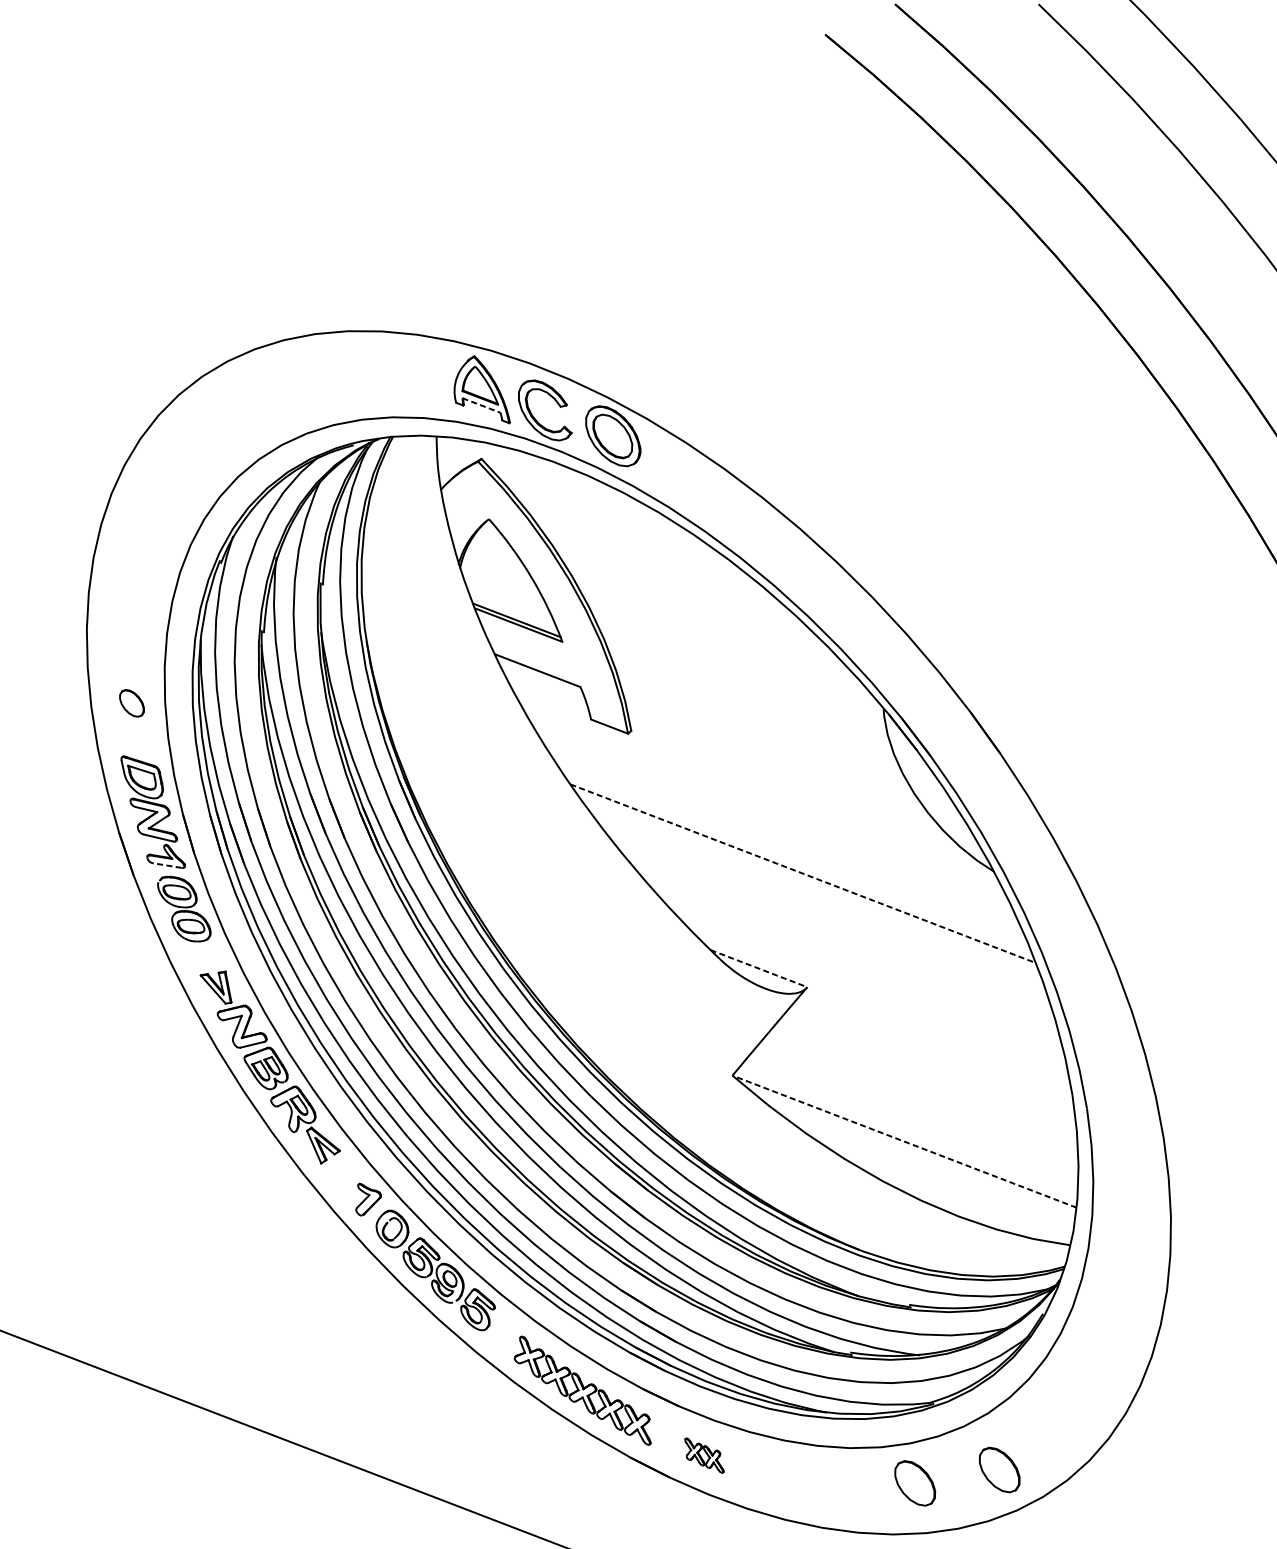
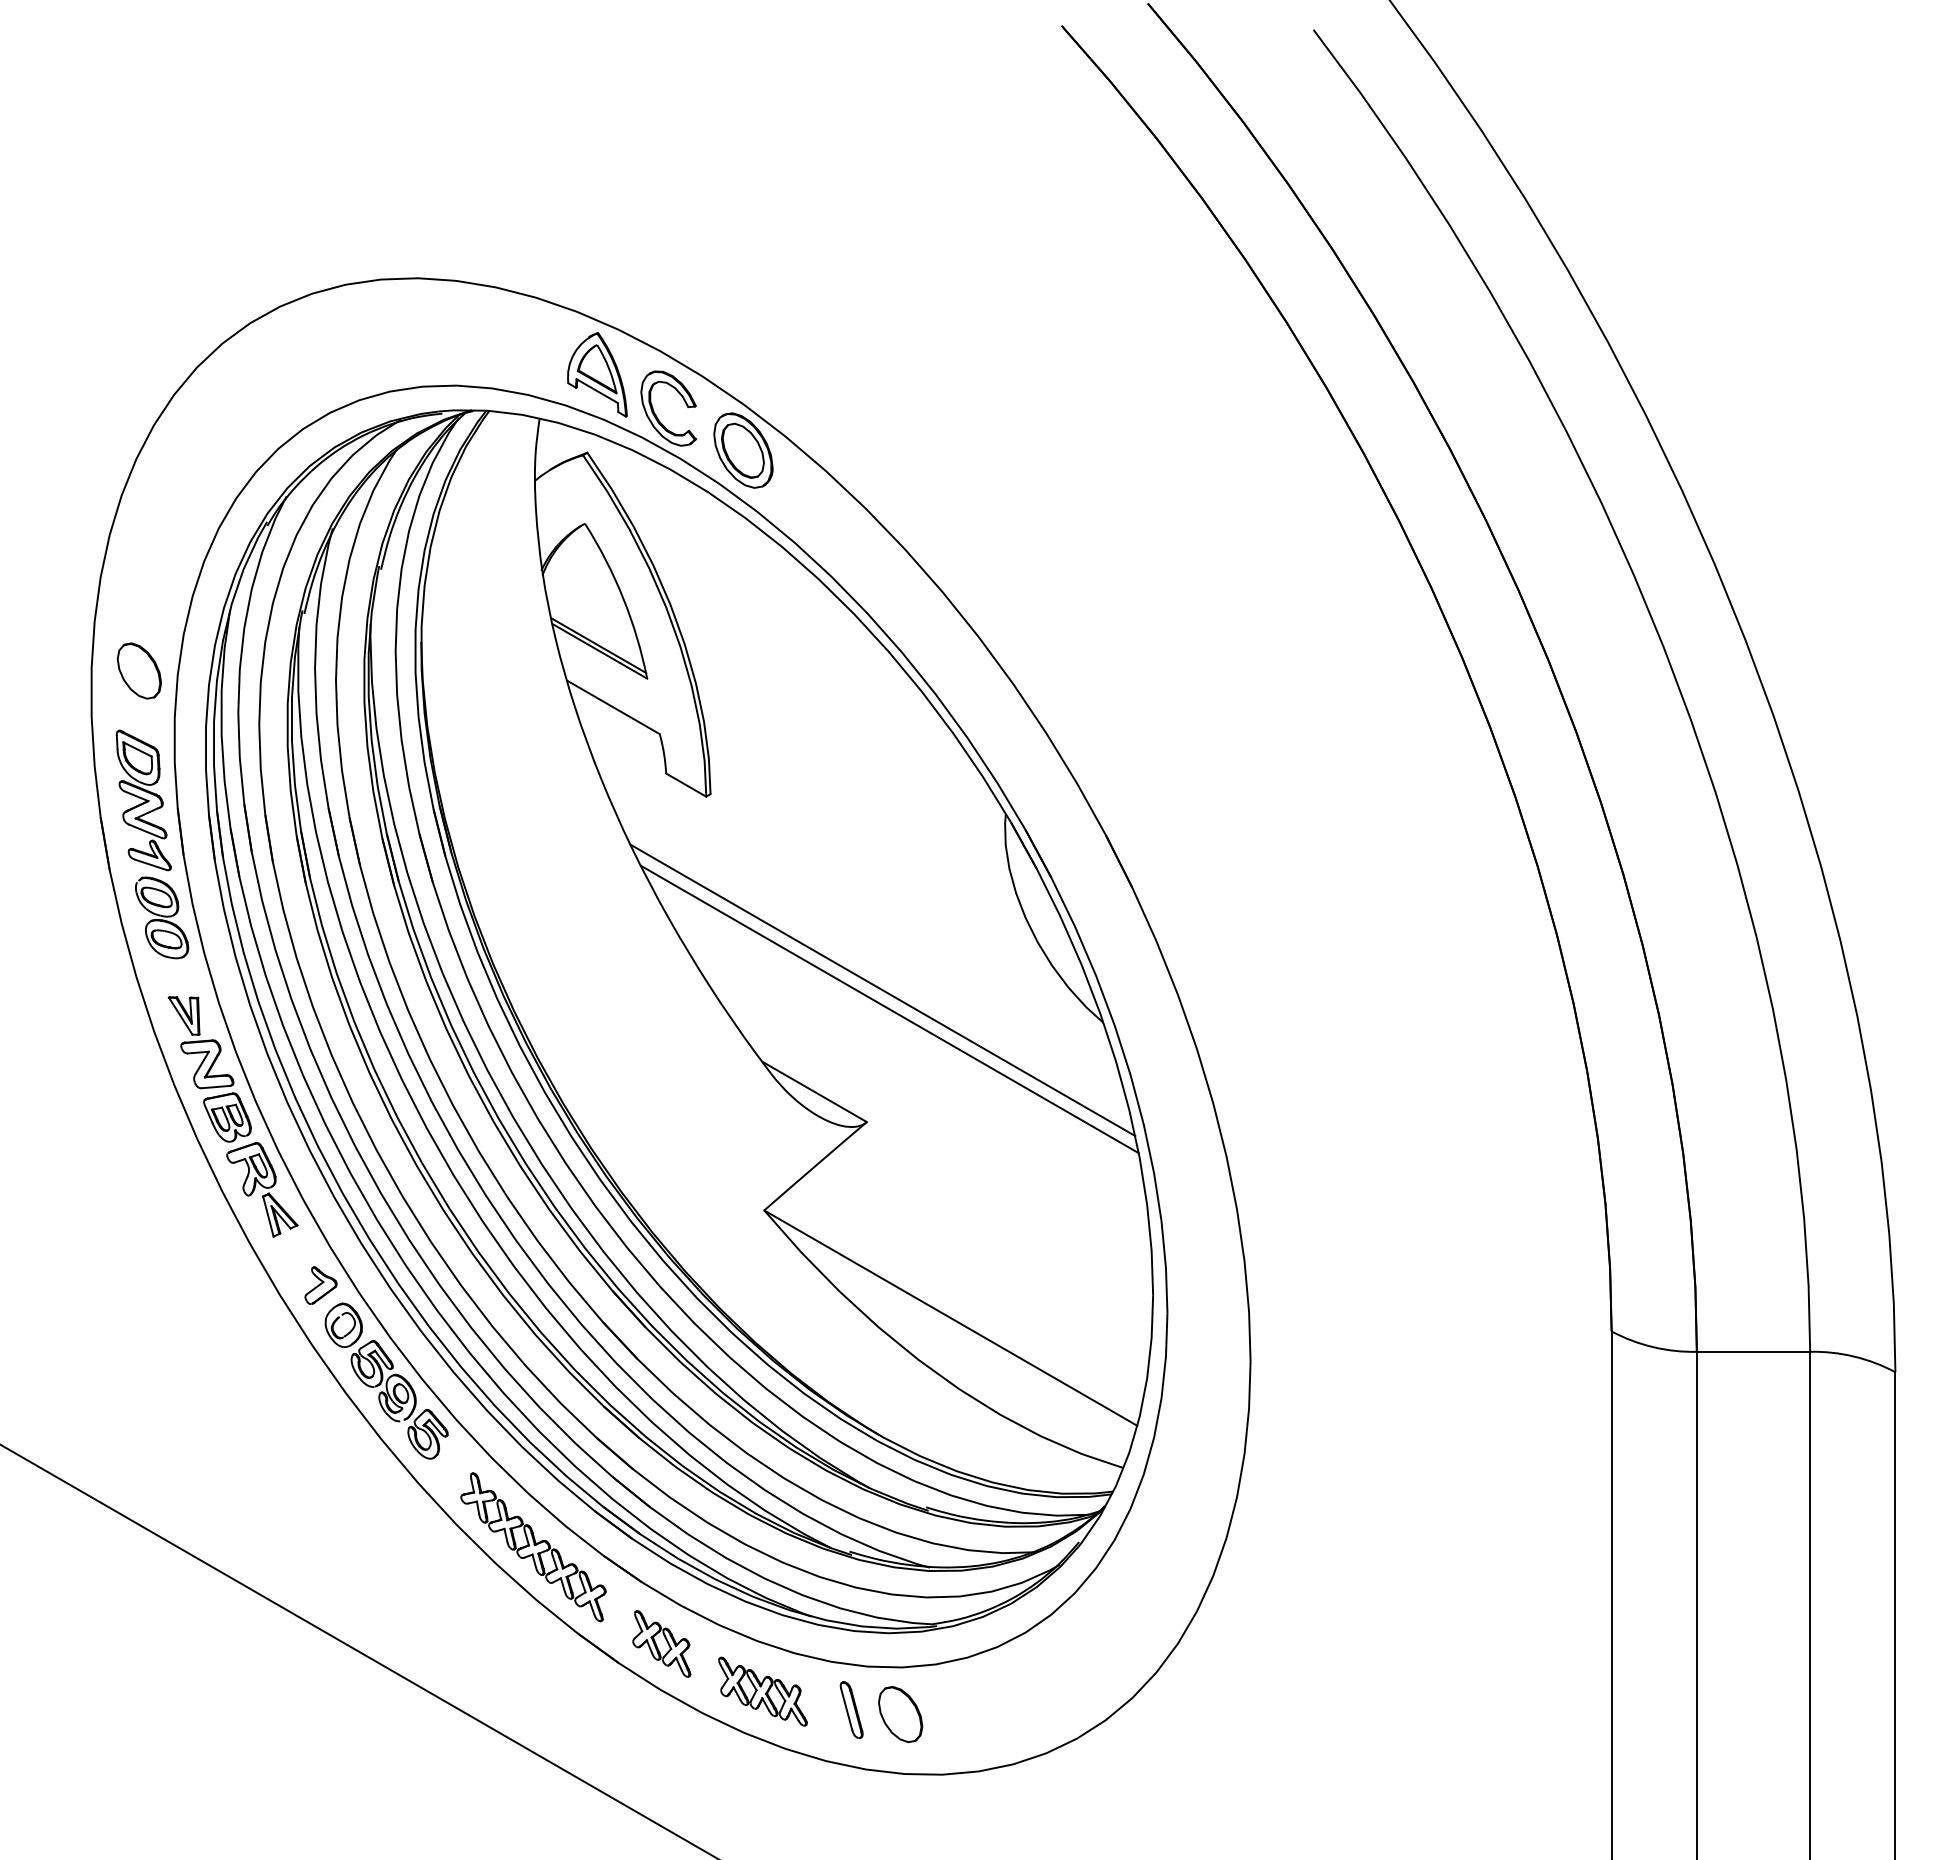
line: (481, 405) -> (597, 391), dashed -> solid
part: (131, 703) -> (138, 670), size x1.67
line: (167, 865) -> (150, 864), dashed -> solid
line: (803, 873) -> (883, 990), dashed -> solid
line: (811, 889) -> (889, 1009), added
line: (758, 968) -> (814, 1091), dashed -> solid
line: (904, 1141) -> (950, 1317), dashed -> solid
part: (703, 1455) -> (661, 1643), size x1.43
part: (999, 1470) -> (1000, 1714), removed
part: (795, 1482) -> (762, 1691), added
part: (872, 1485) -> (851, 1709), added

